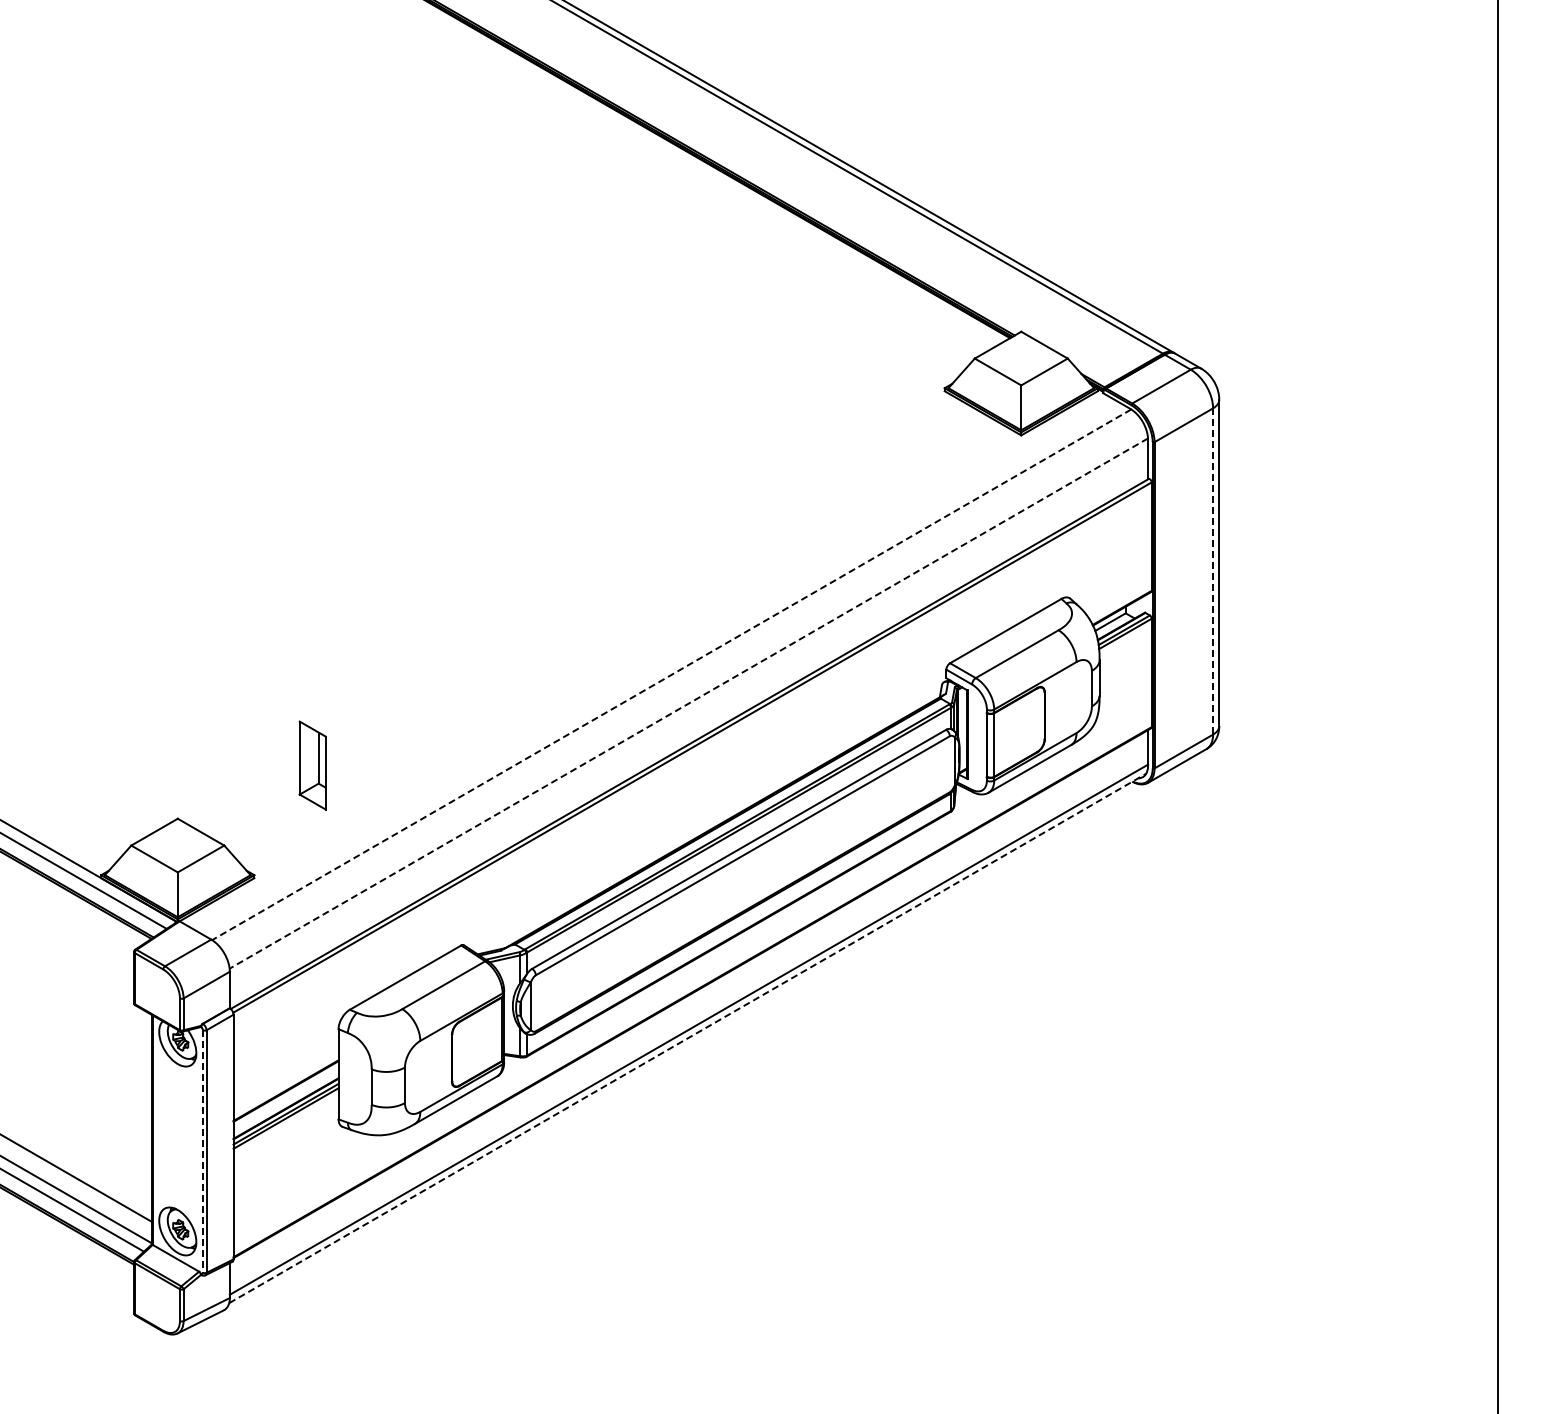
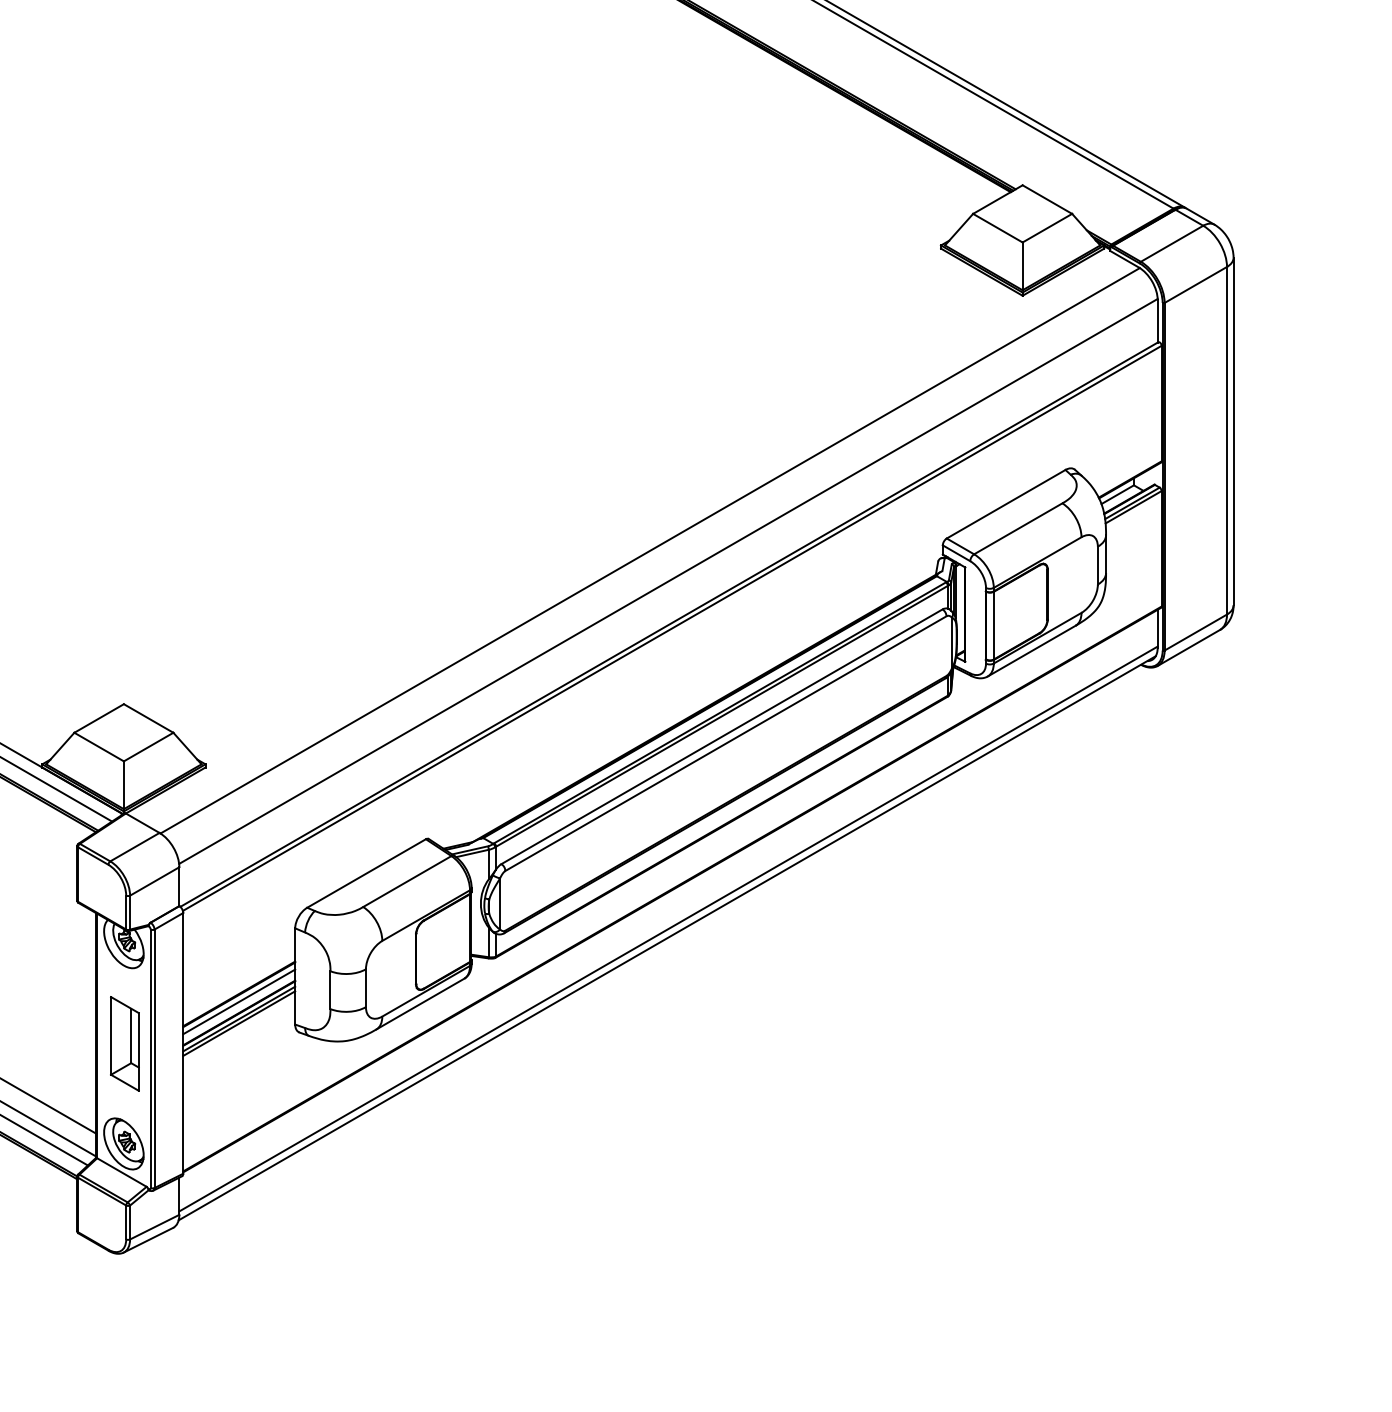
line: (1213, 571) -> (1227, 440), dashed -> solid
line: (671, 674) -> (649, 550), dashed -> solid
line: (688, 703) -> (668, 581), dashed -> solid
part: (312, 765) -> (124, 1043), moved
line: (688, 1038) -> (668, 938), dashed -> solid
line: (285, 1097) -> (238, 1001), added
line: (202, 1152) -> (150, 1059), dashed -> solid

